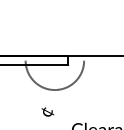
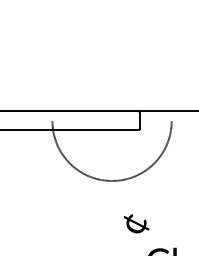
text: (47, 111) -> (135, 222), moved

